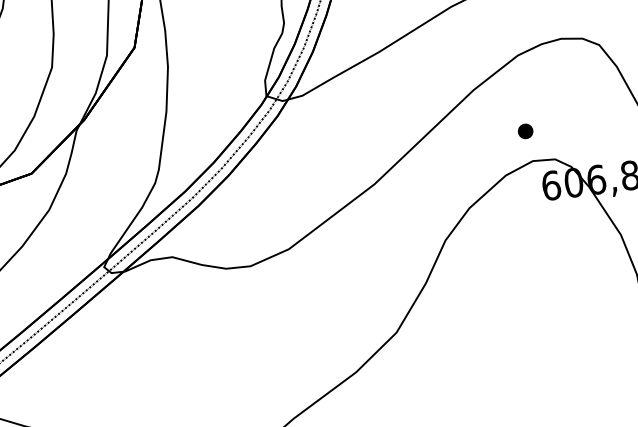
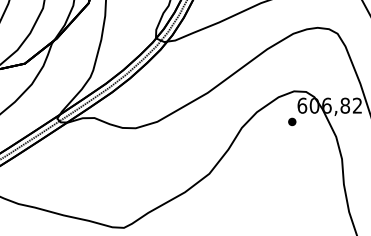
part: (525, 130) -> (292, 121), moved

